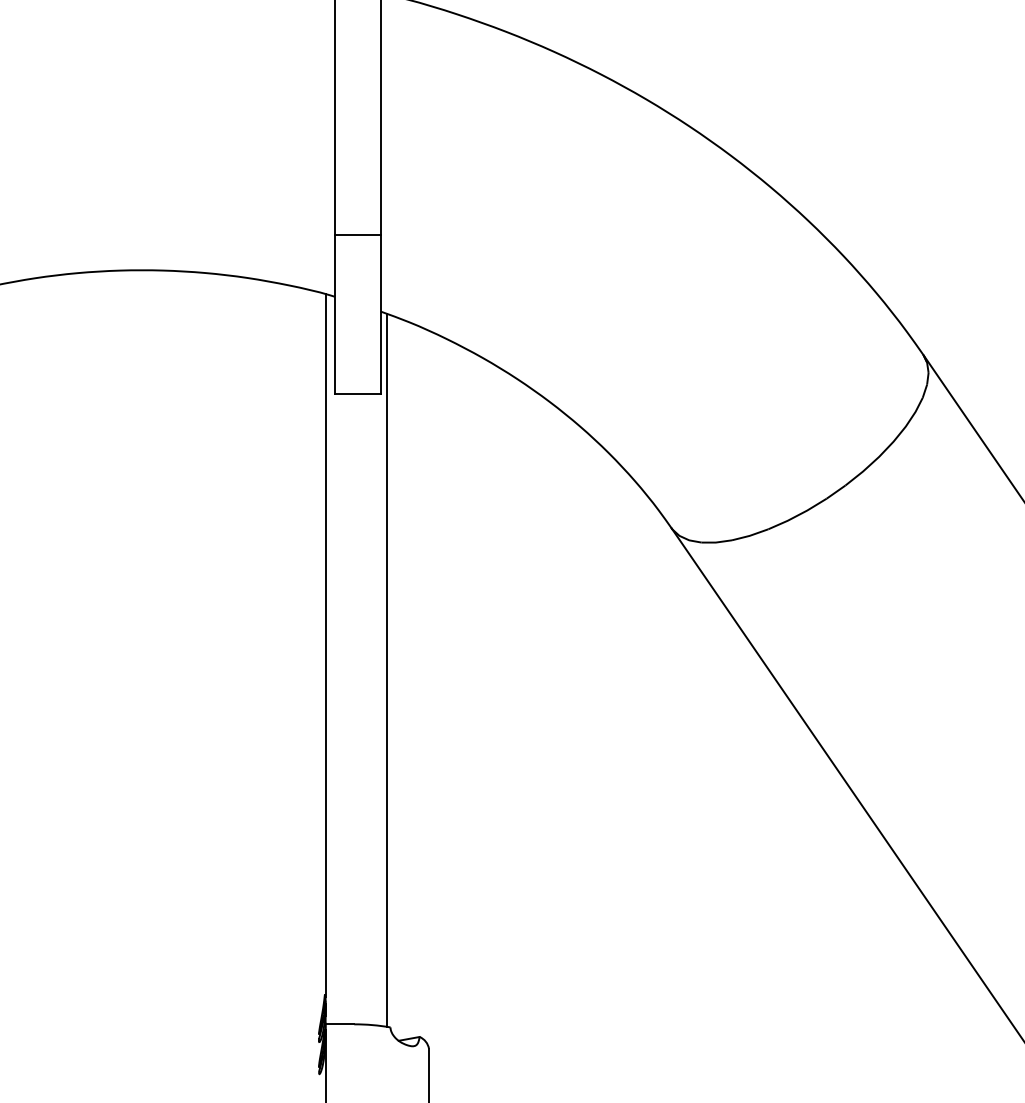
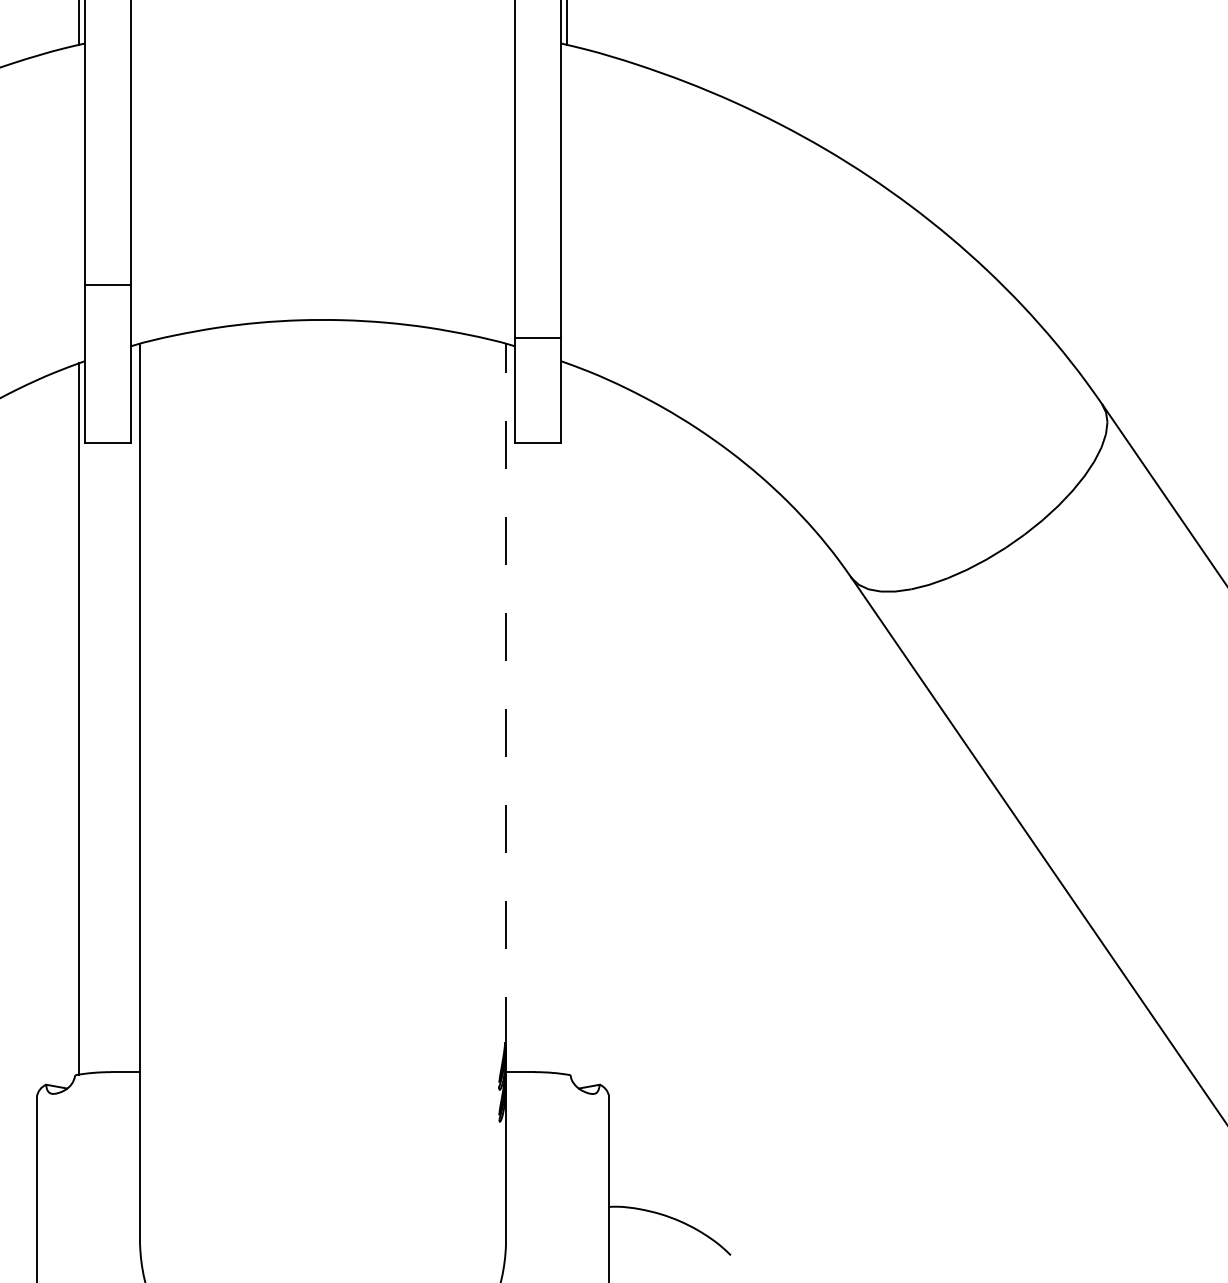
line: (357, 234) -> (537, 337), moved
line: (326, 645) -> (506, 694), solid -> dashed
line: (386, 669) -> (566, 718), removed

